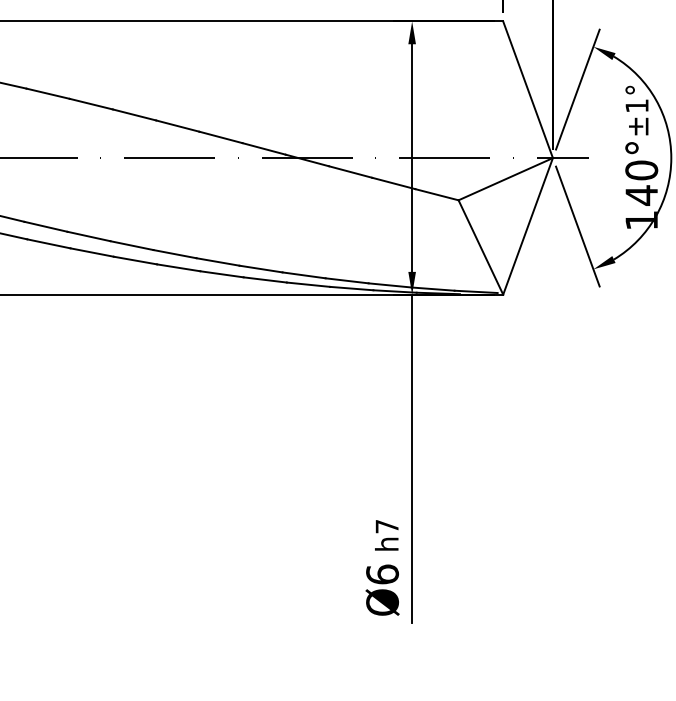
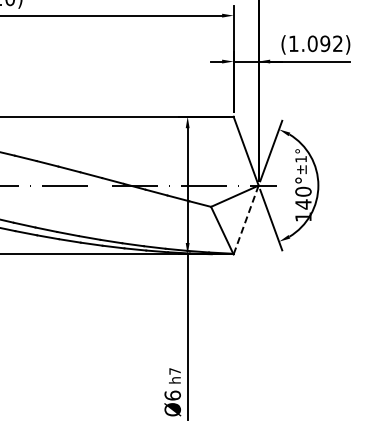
line: (528, 227) -> (246, 220), solid -> dashed

